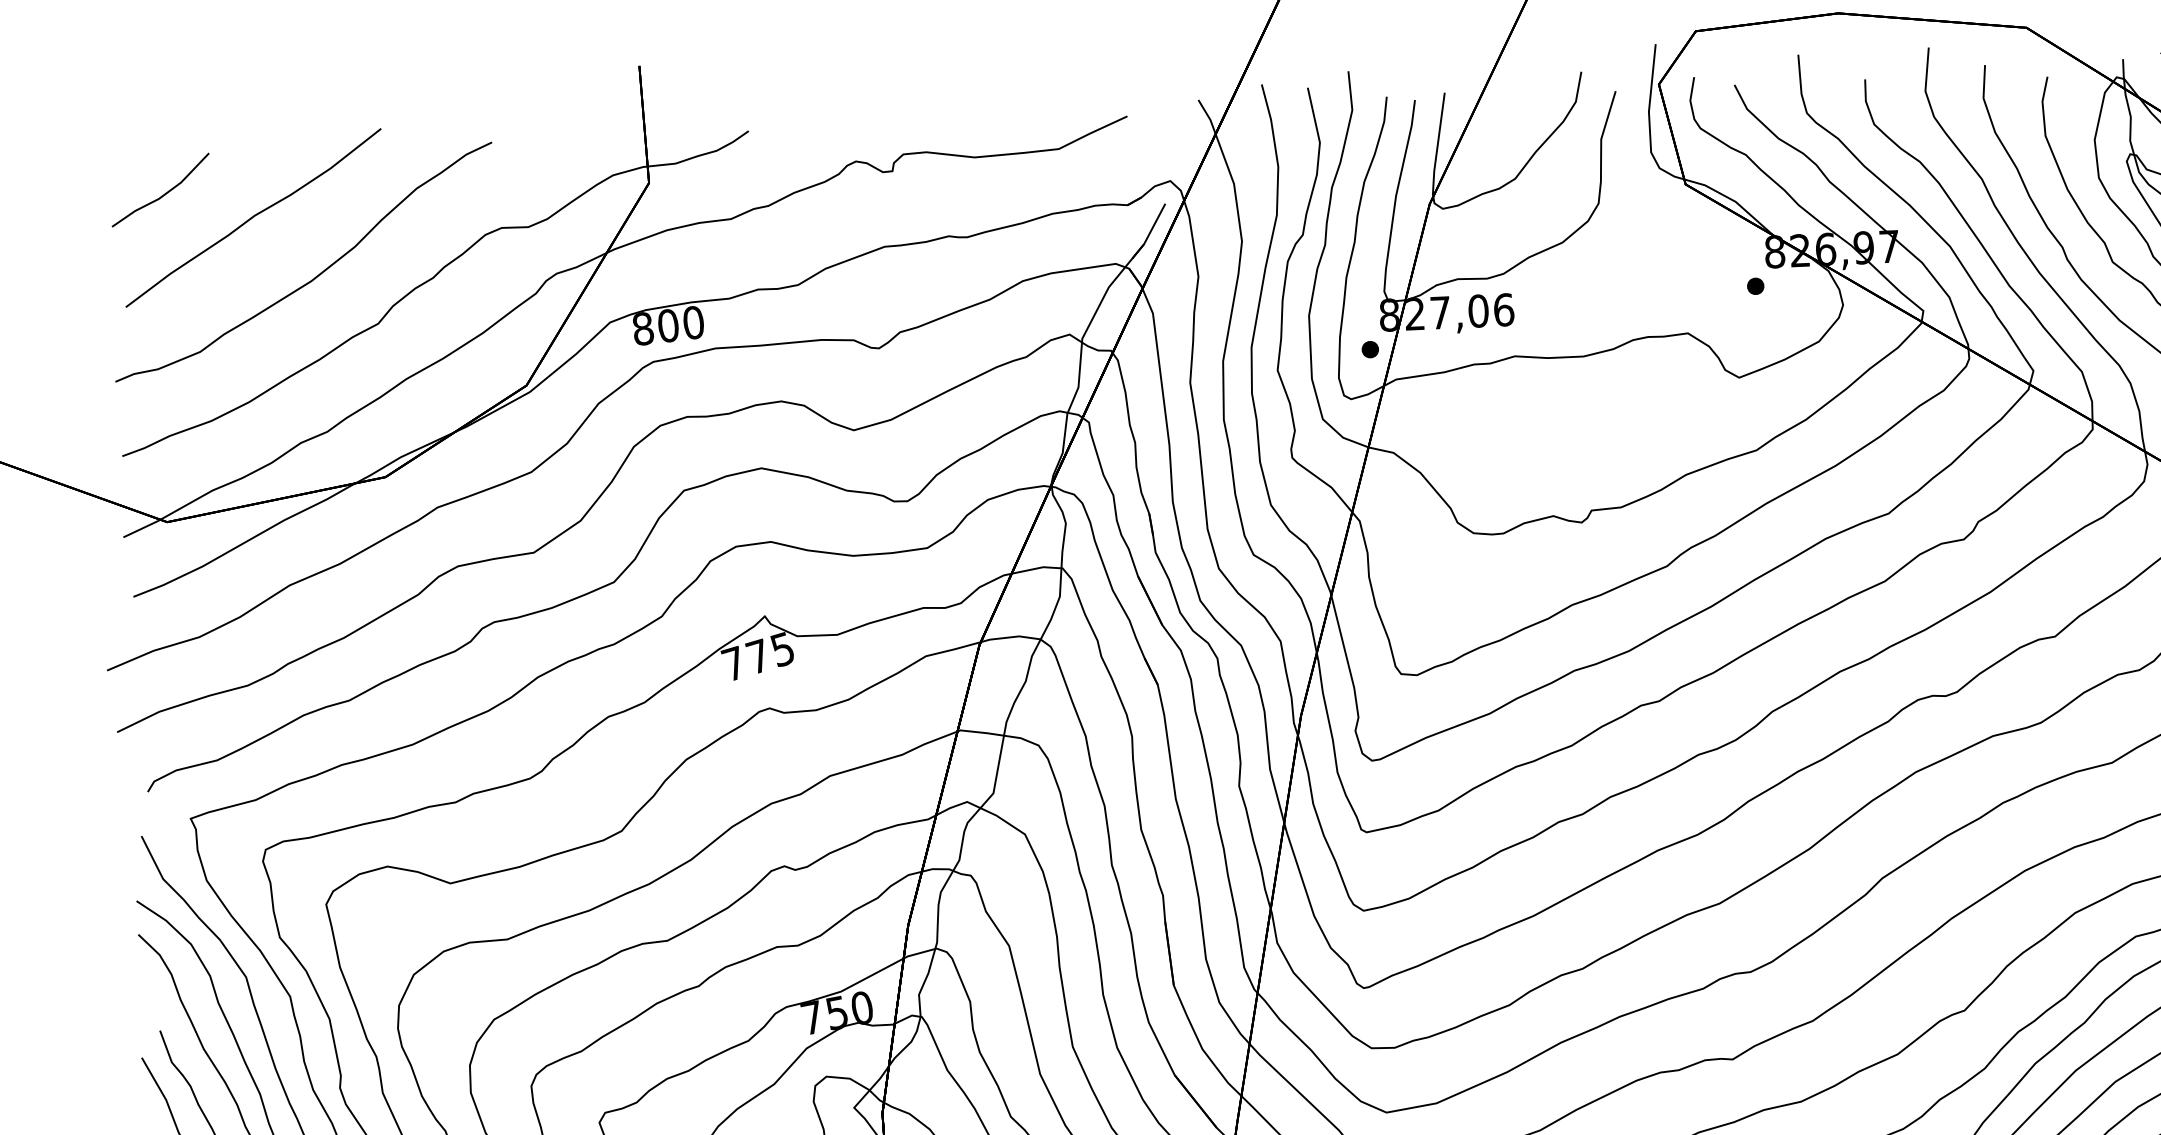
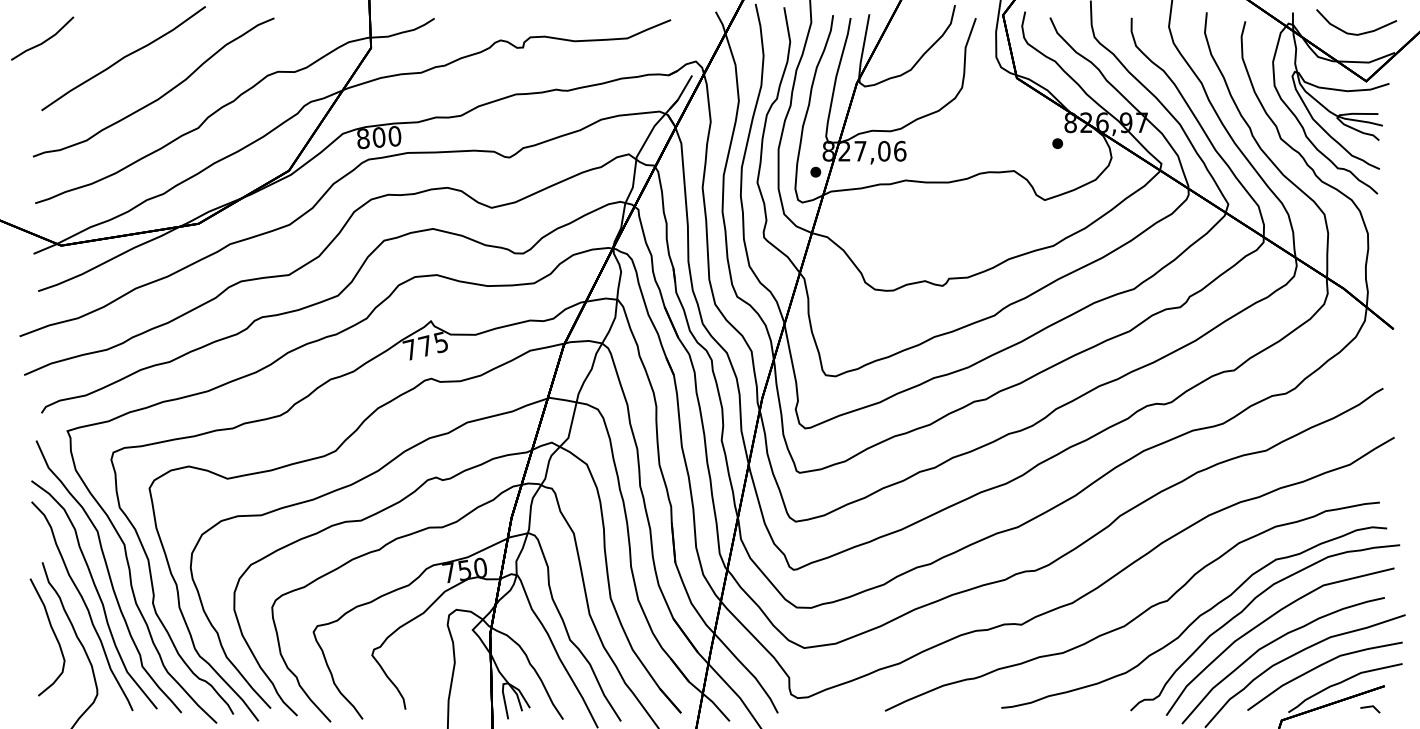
part: (160, 189) -> (42, 38), moved

